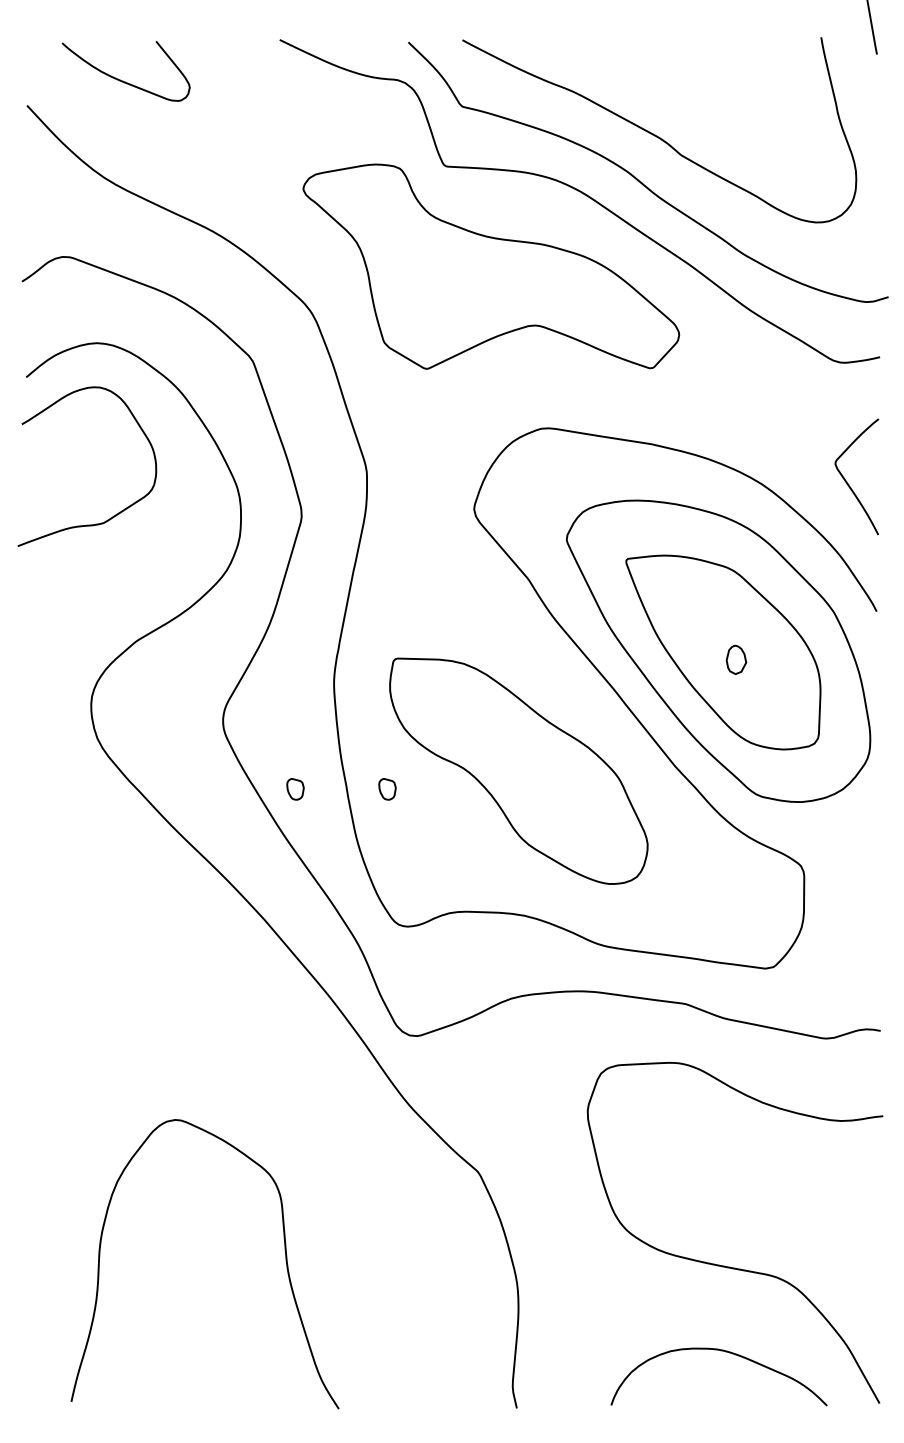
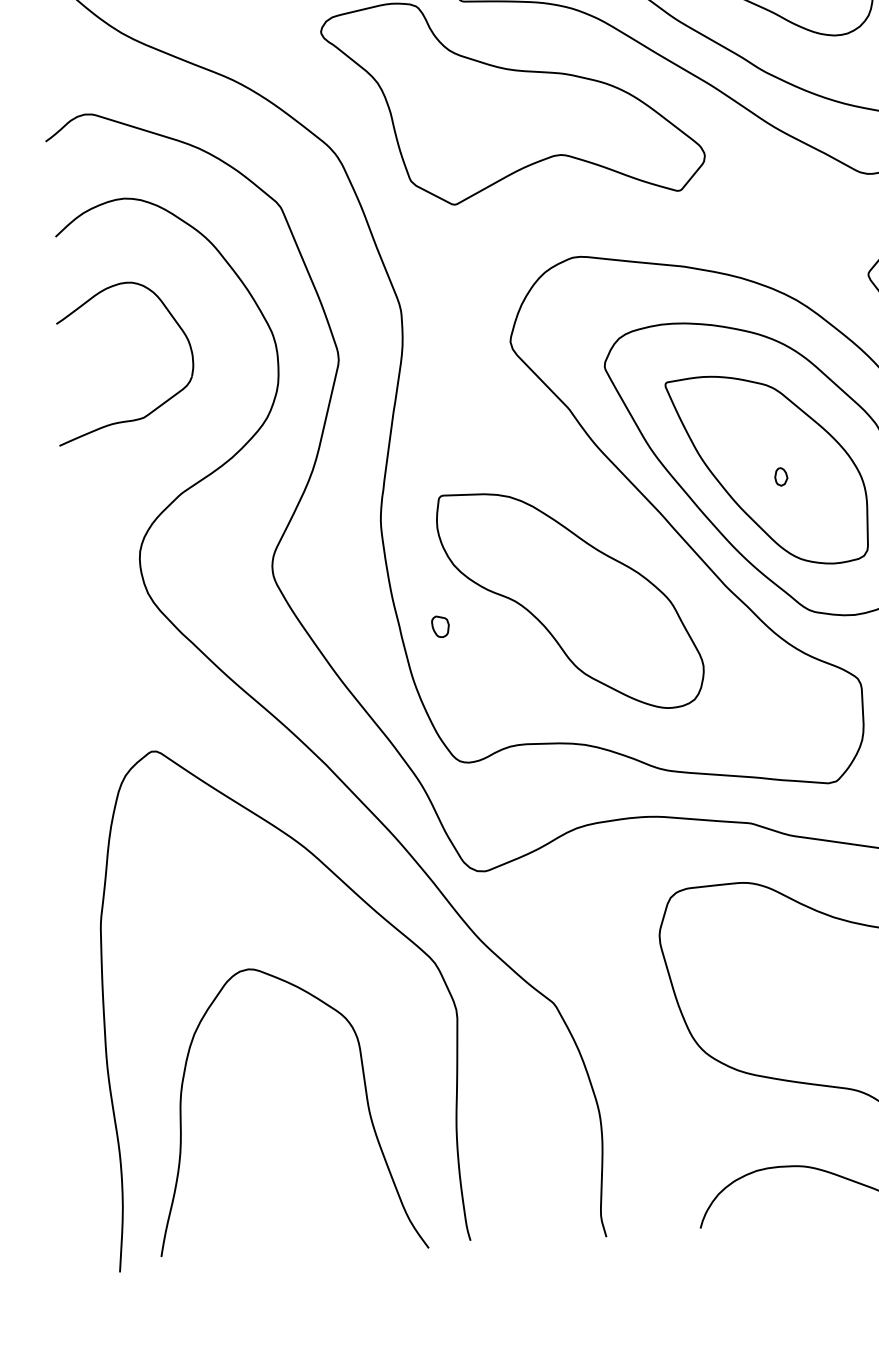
part: (118, 512) -> (158, 406), moved
part: (736, 659) -> (781, 476), size x0.62
part: (295, 789) -> (348, 632), removed
curve: (297, 1062) -> (366, 904), added

